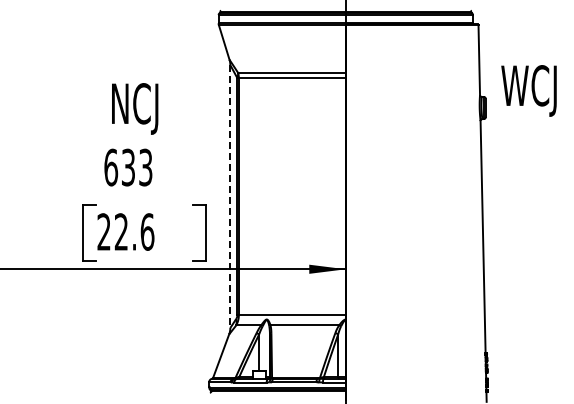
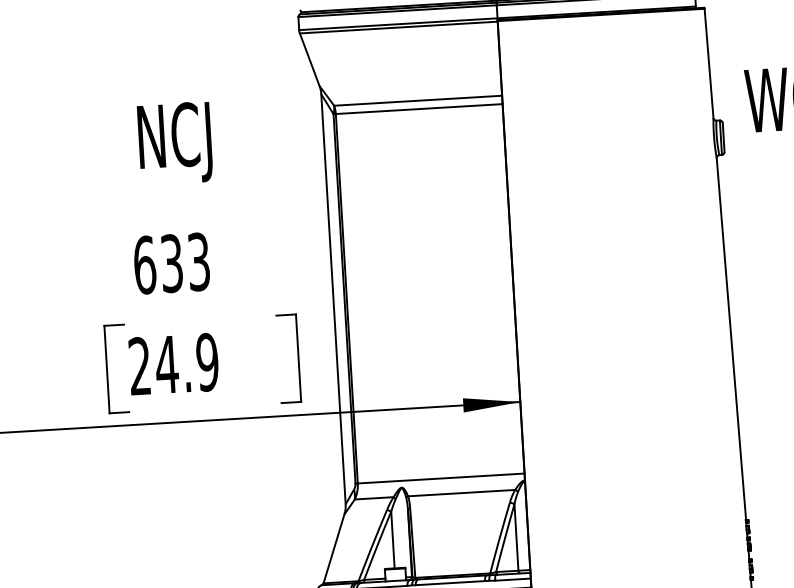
text: (135, 108) -> (175, 142), moved
line: (230, 197) -> (333, 300), dashed -> solid
text: (134, 231) -> (187, 362), 22.6 -> 24.9

